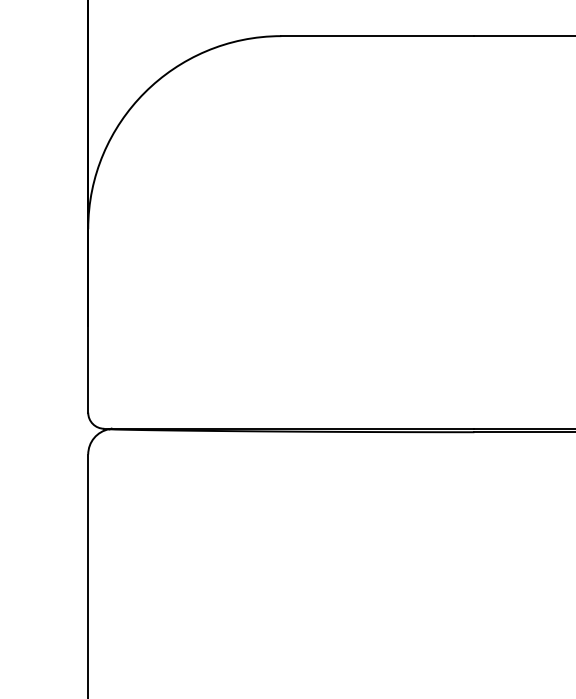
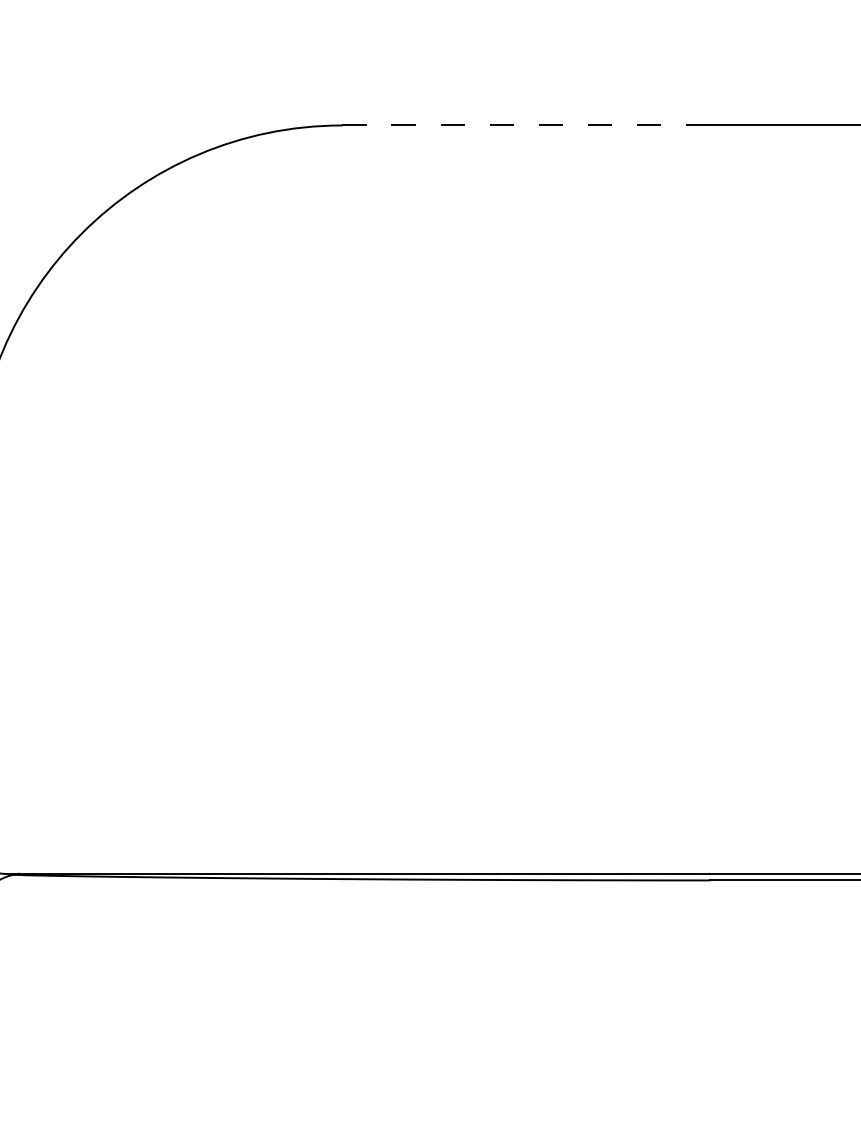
line: (377, 36) -> (525, 126), solid -> dashed

